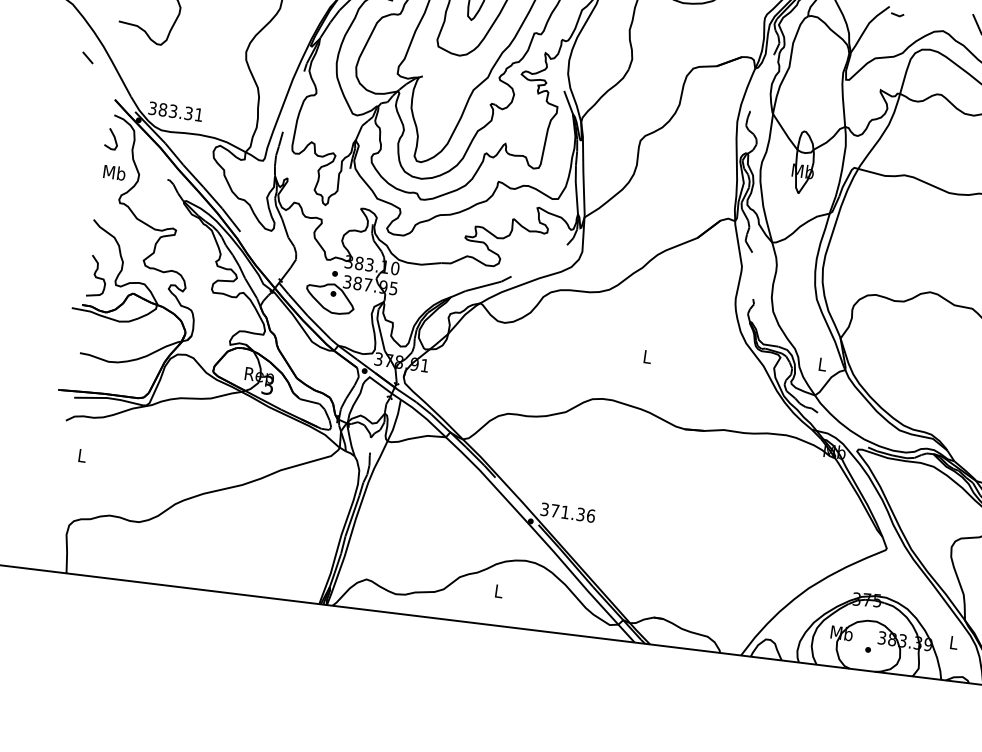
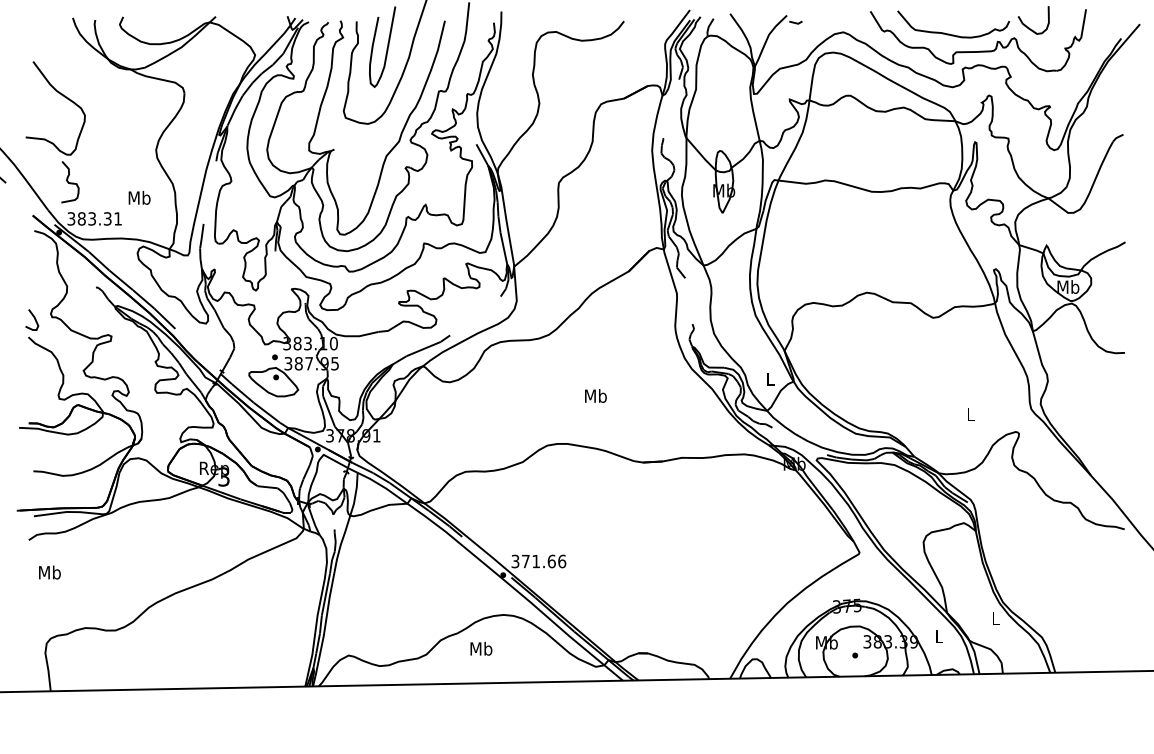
curve: (114, 138) -> (34, 319), moved
text: (114, 172) -> (139, 197), moved
curve: (97, 277) -> (70, 182), moved
text: (647, 356) -> (595, 395), L -> Mb
text: (81, 455) -> (49, 572), L -> Mb
text: (580, 514) -> (551, 561), 371.36 -> 371.66
text: (499, 590) -> (481, 648), L -> Mb

